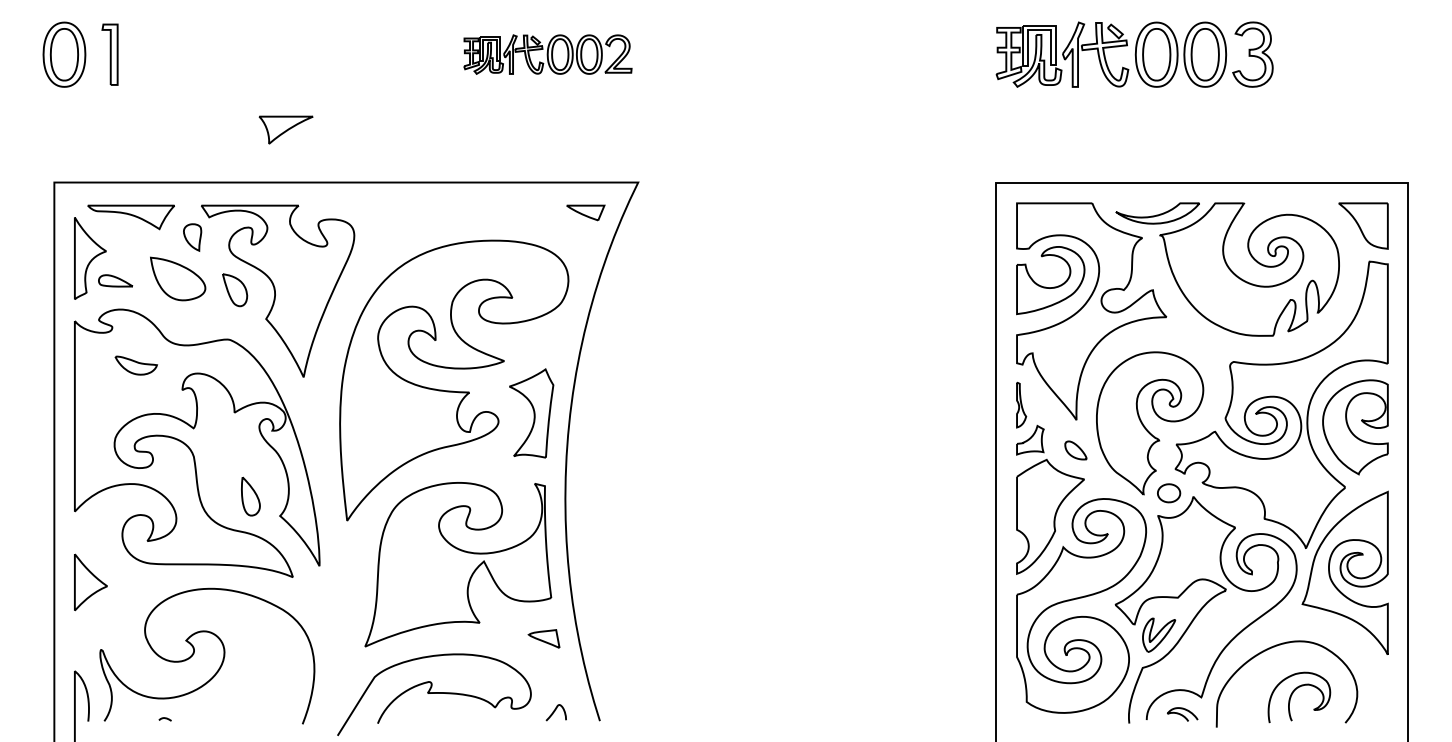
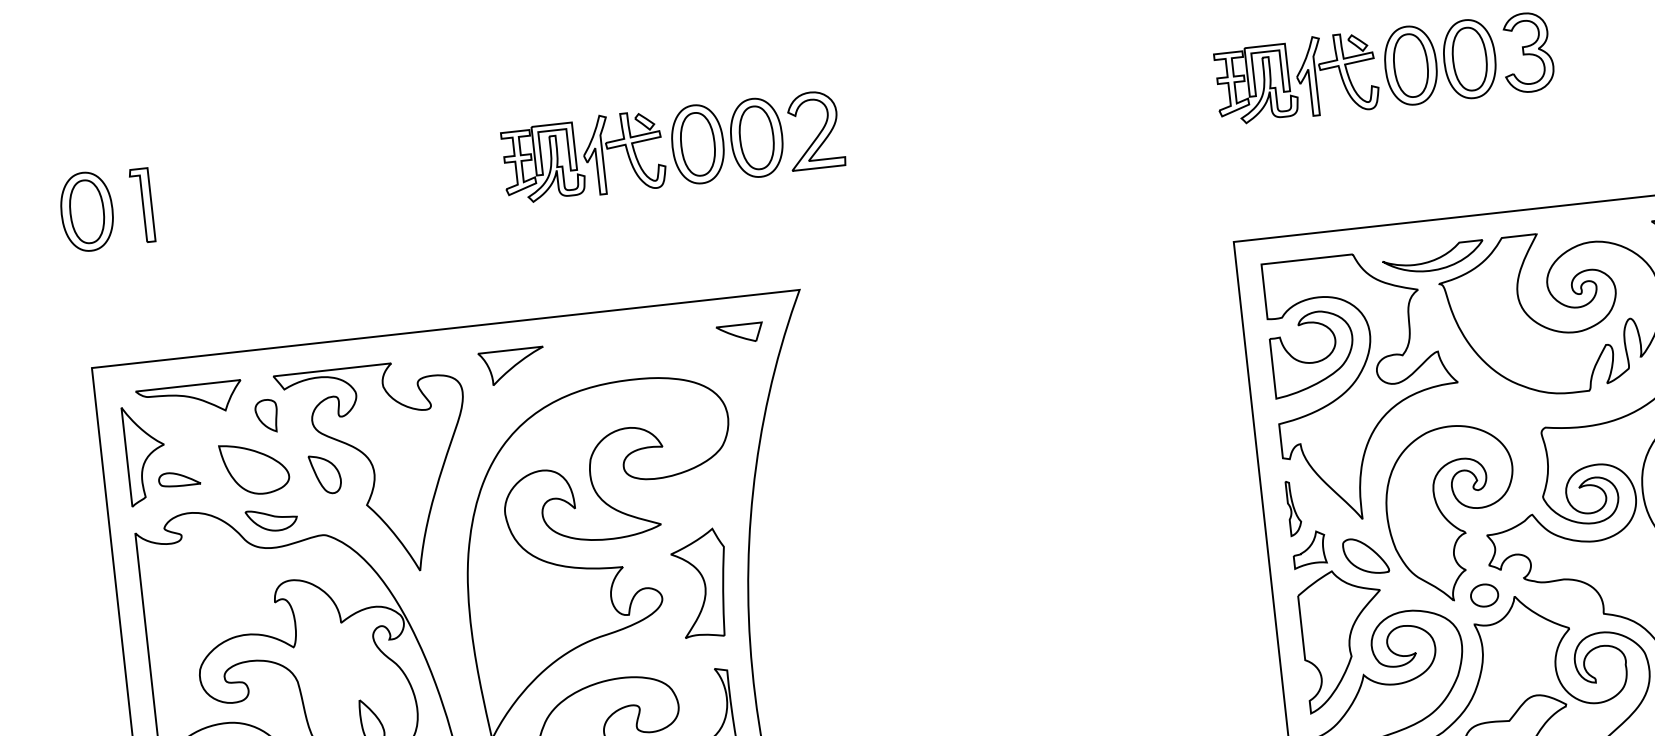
part: (547, 54) -> (672, 146), size x1.67
part: (285, 129) -> (511, 365), moved
part: (135, 365) -> (270, 520), moved
part: (1075, 450) -> (1365, 556), size x1.67

